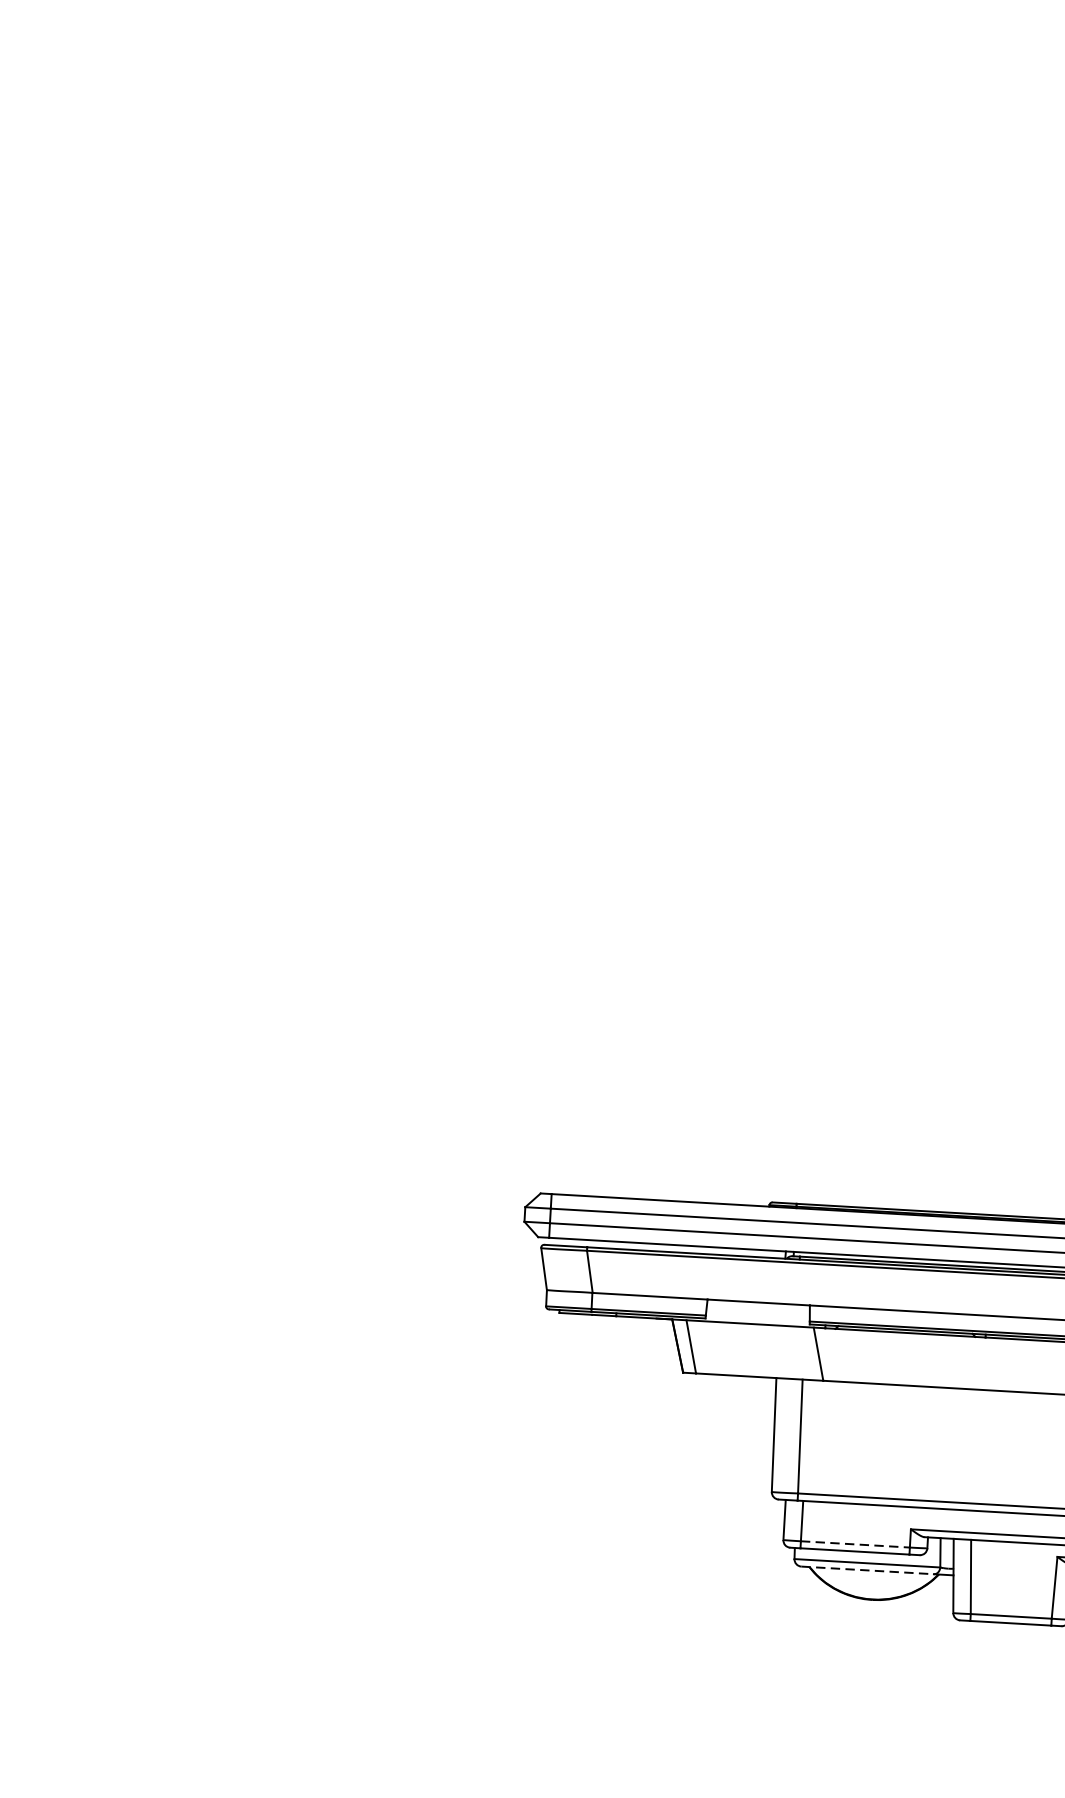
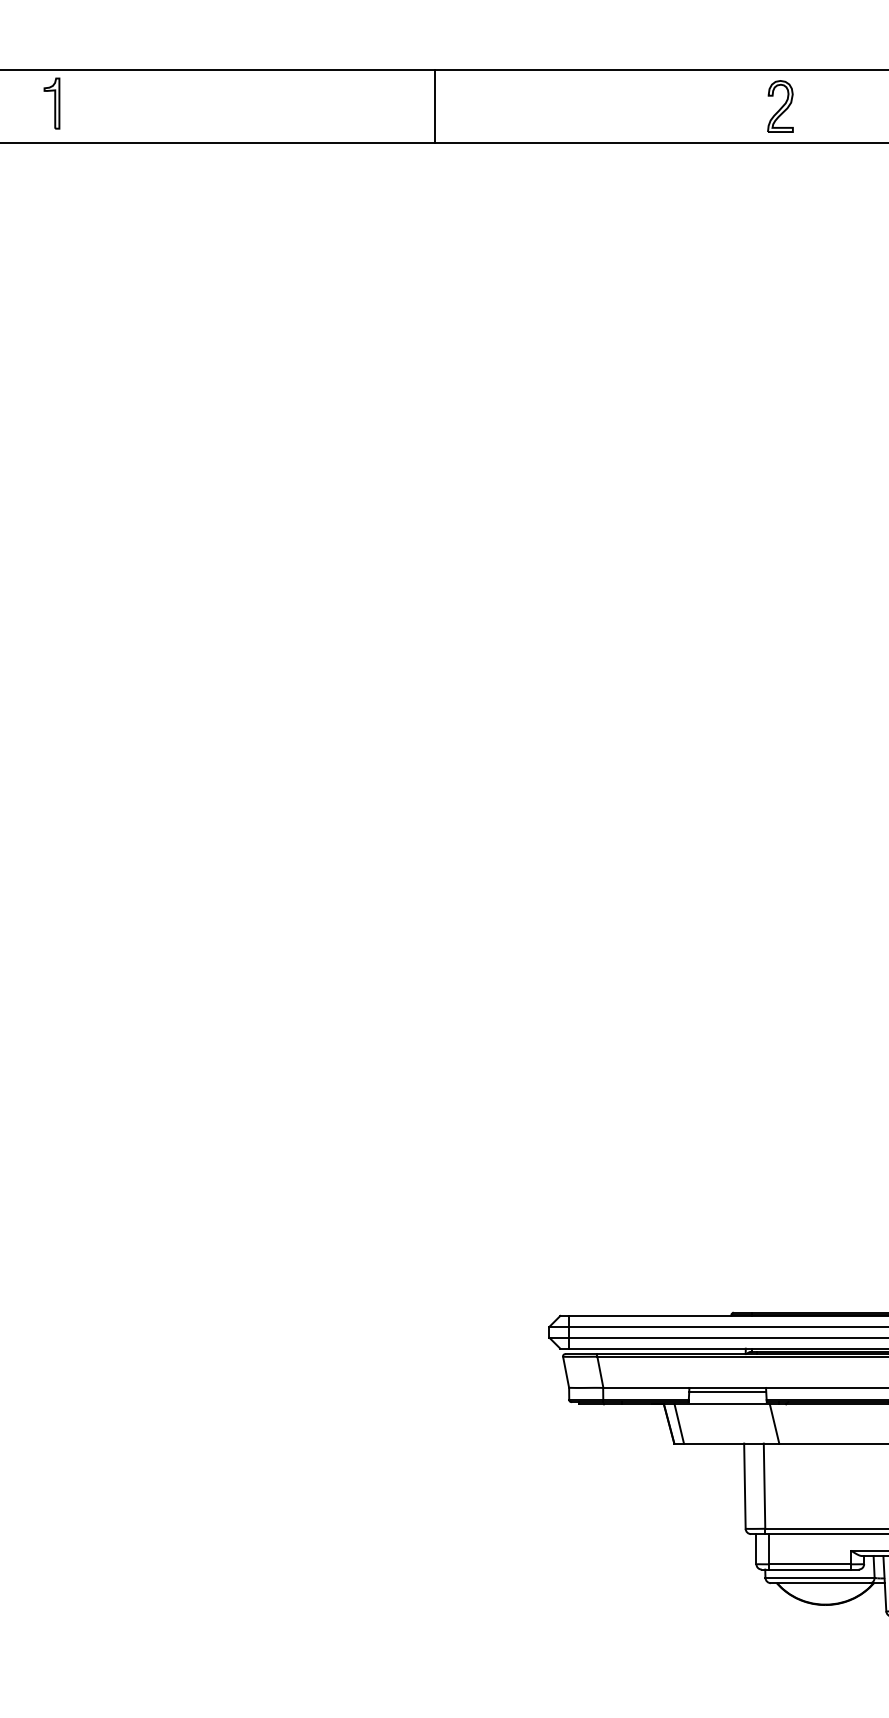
line: (758, 1308) -> (727, 1392), added
line: (855, 1544) -> (810, 1564), dashed -> solid
line: (867, 1570) -> (820, 1583), dashed -> solid

